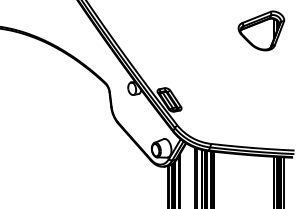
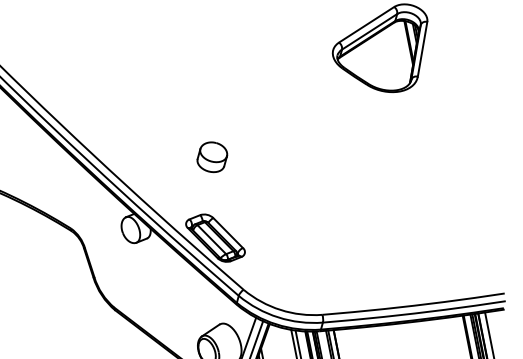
part: (175, 63) -> (212, 157), added

